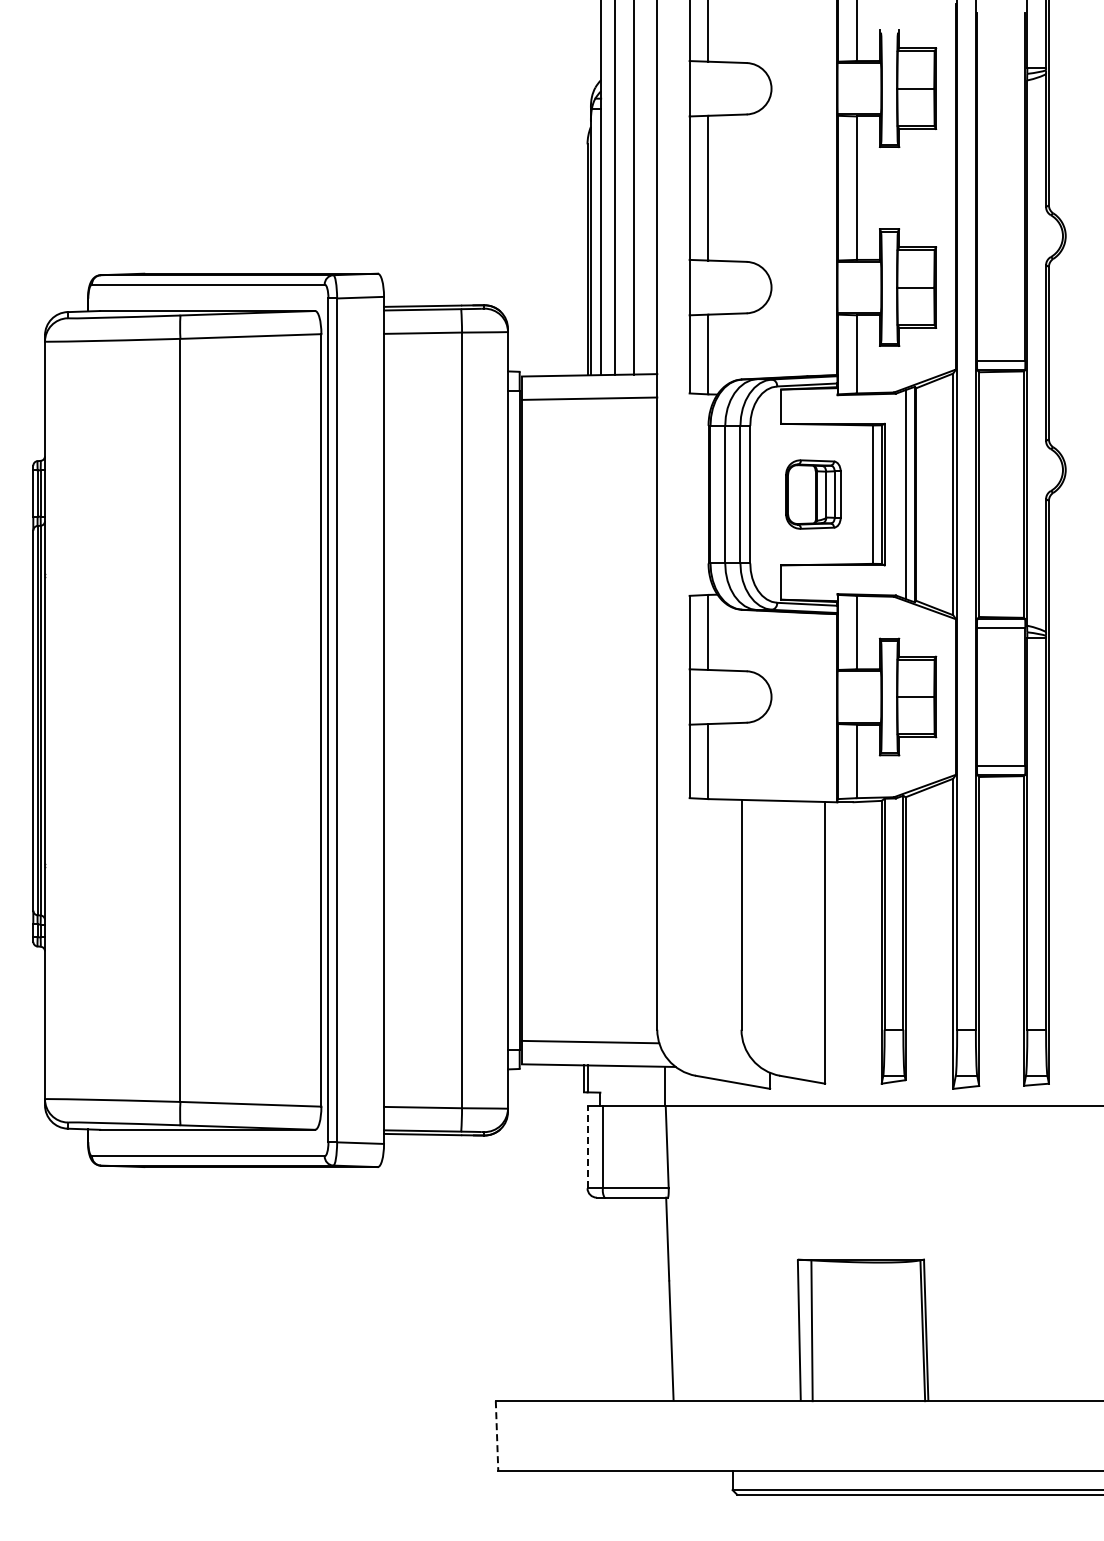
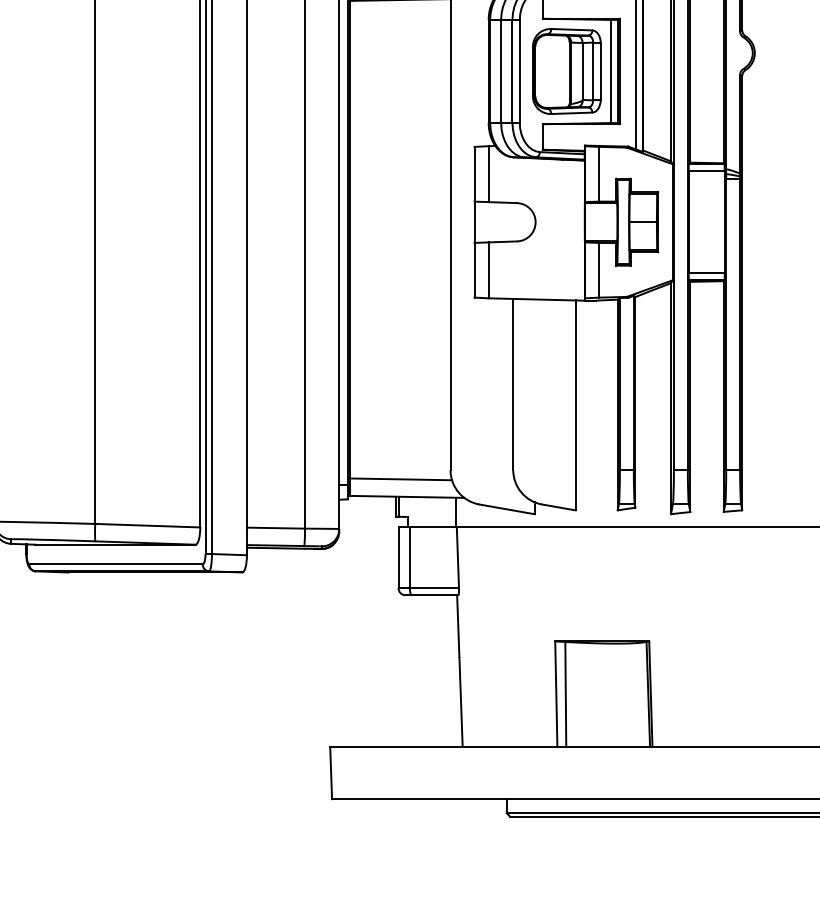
part: (813, 494) -> (566, 71), size x1.67
line: (587, 1147) -> (398, 557), dashed -> solid
line: (497, 1436) -> (331, 773), dashed -> solid

